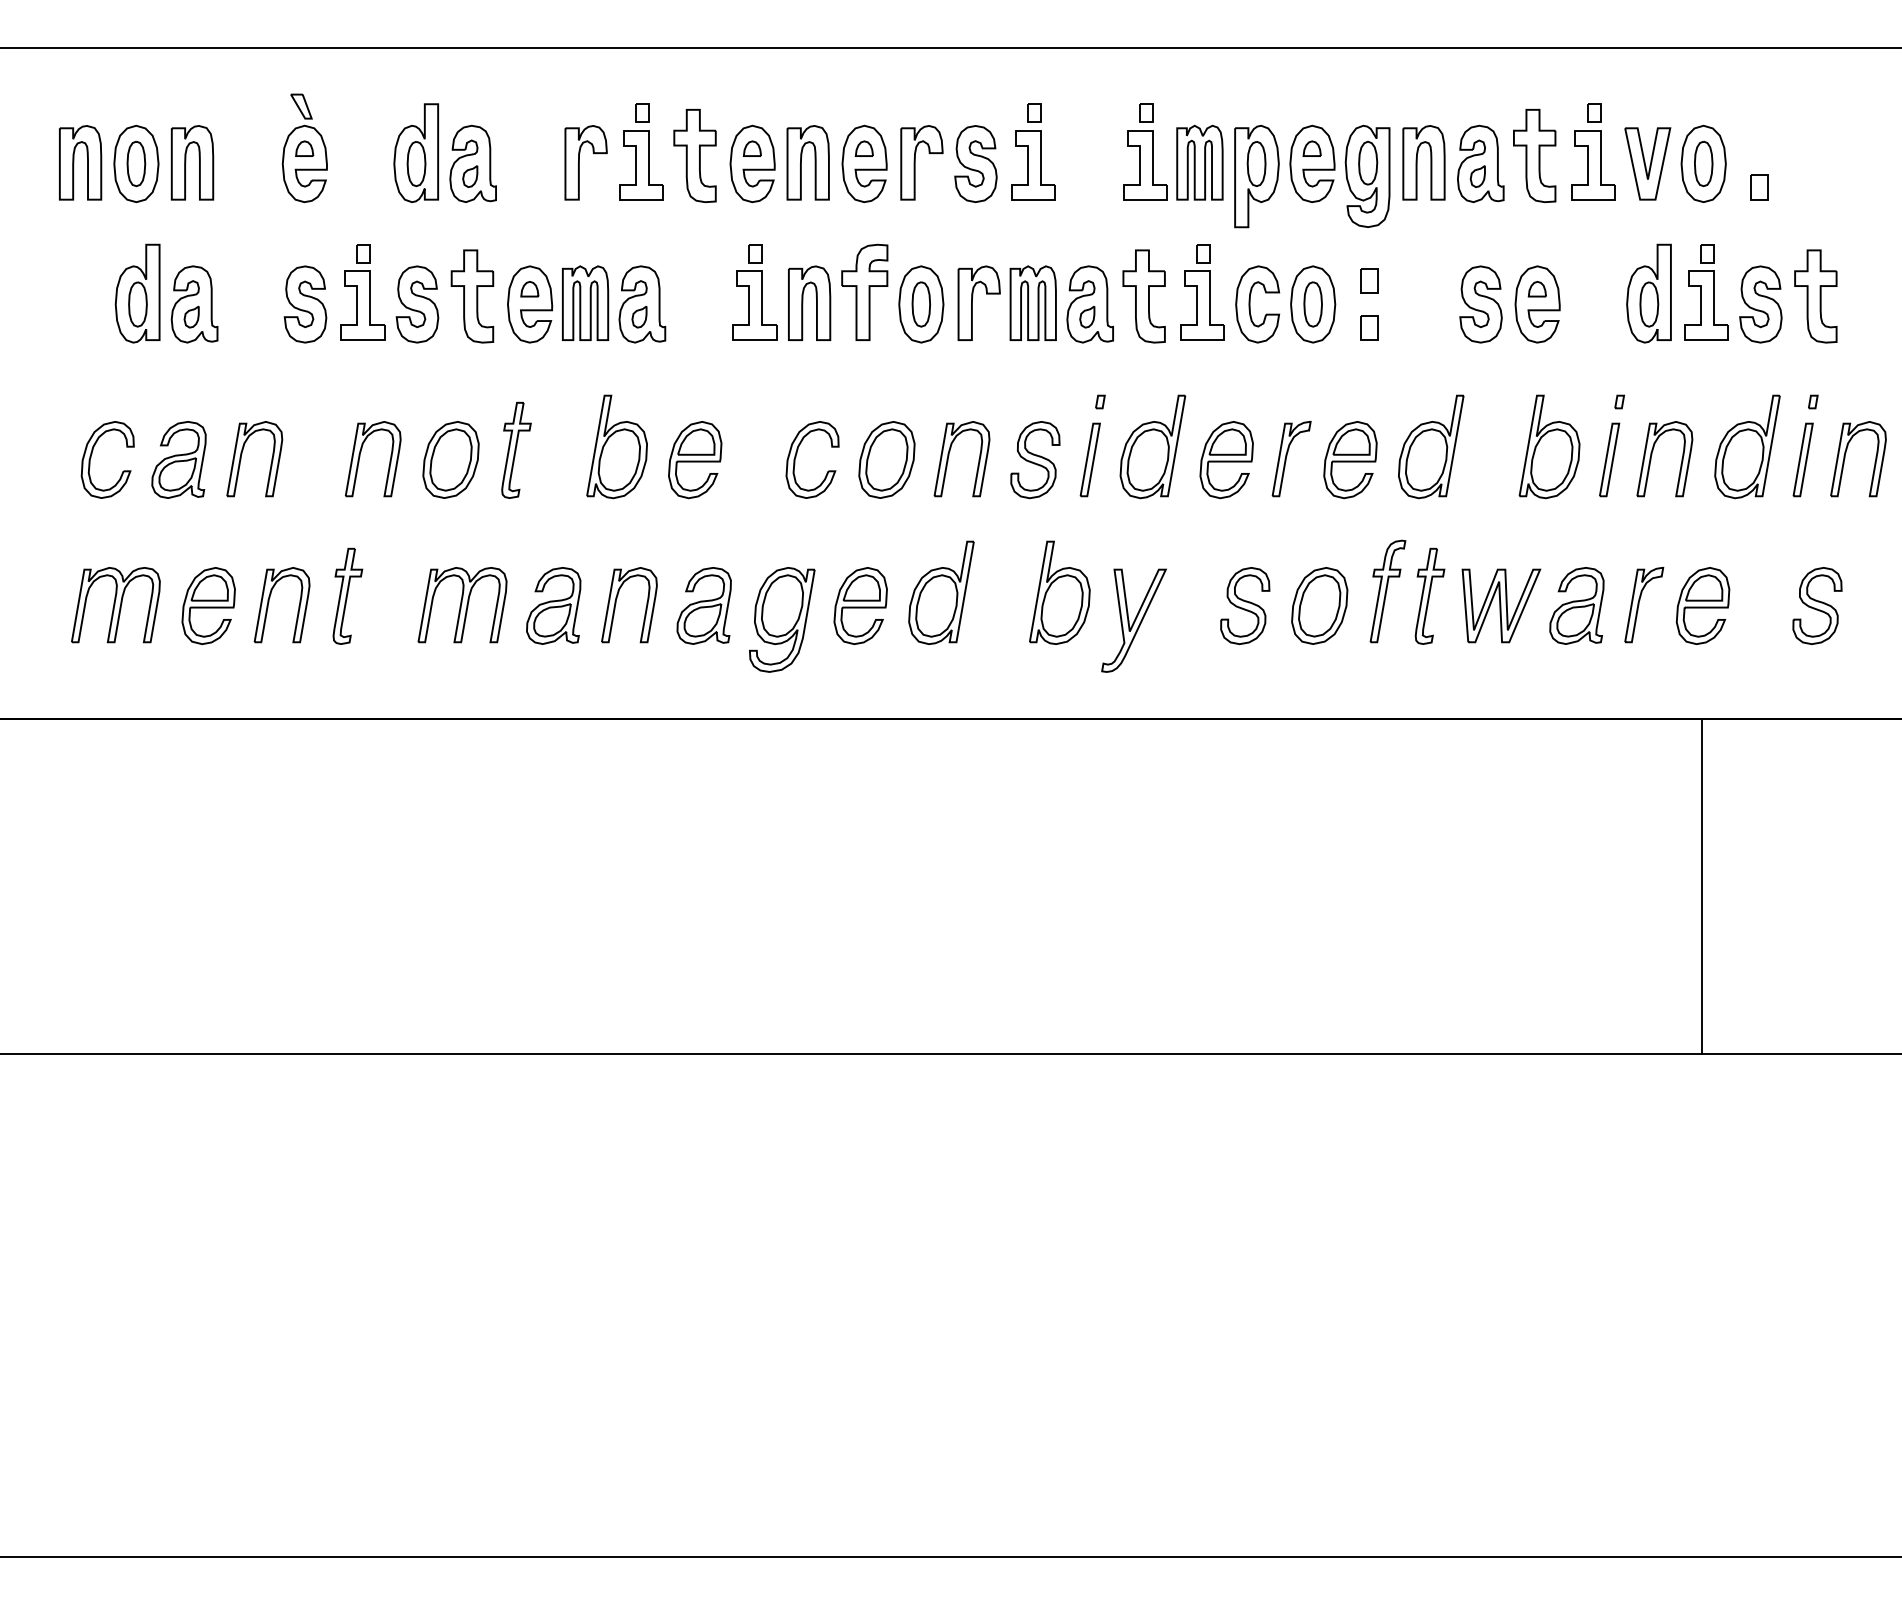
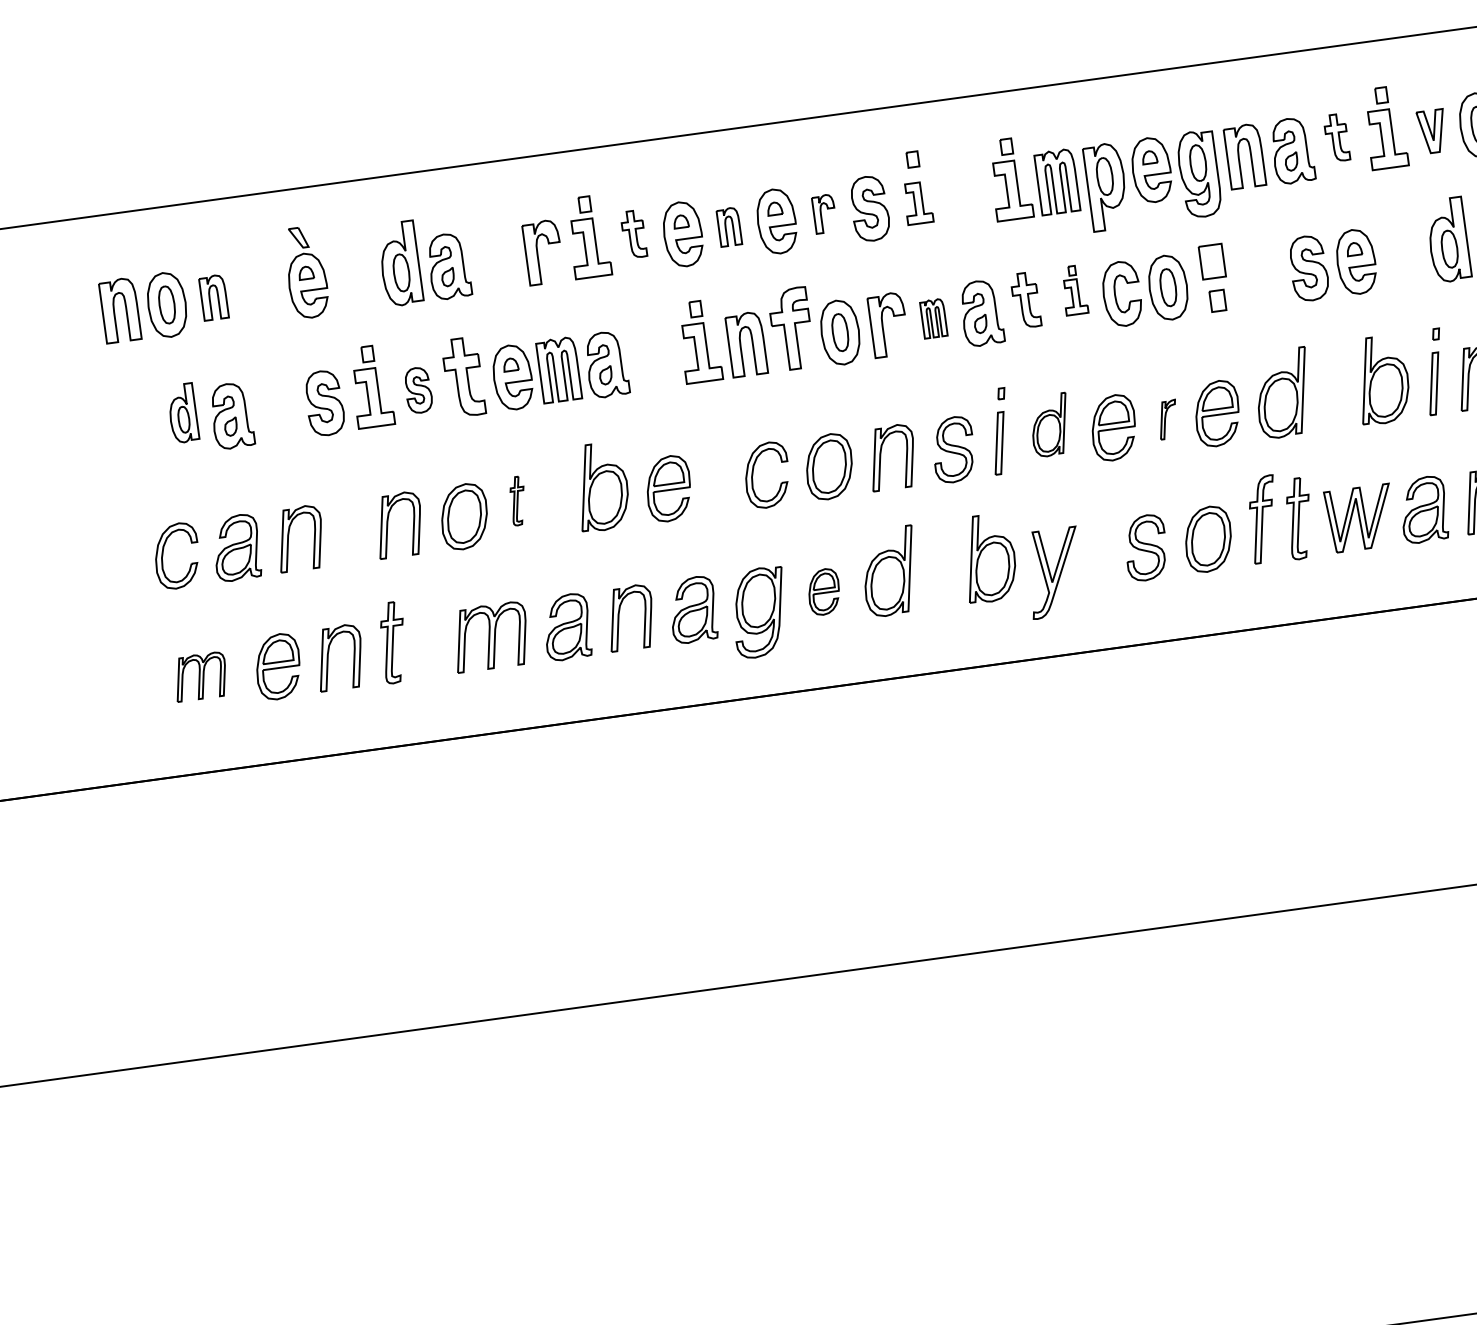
part: (1534, 155) -> (1336, 137), size x0.6
part: (694, 156) -> (633, 234), size x0.6
part: (192, 162) -> (213, 297), size x0.7
part: (807, 162) -> (728, 226), size x0.6
part: (921, 162) -> (824, 213), size x0.6
part: (1647, 163) -> (1432, 131), size x0.7
part: (1033, 165) -> (918, 203), size x0.7
part: (1369, 280) -> (1212, 261), size x1.6
part: (1202, 292) -> (1074, 290), size x0.6
part: (137, 293) -> (182, 413), size x0.7
part: (1143, 296) -> (1025, 300), size x0.7
part: (1032, 302) -> (933, 318), size x0.6
part: (417, 304) -> (418, 390), size x0.7
part: (1152, 446) -> (1050, 424), size x0.7
part: (516, 449) -> (518, 500), size x0.6
part: (1291, 459) -> (1168, 419), size x0.6
part: (115, 605) -> (200, 677), size x0.7
part: (860, 605) -> (823, 591), size x0.7

